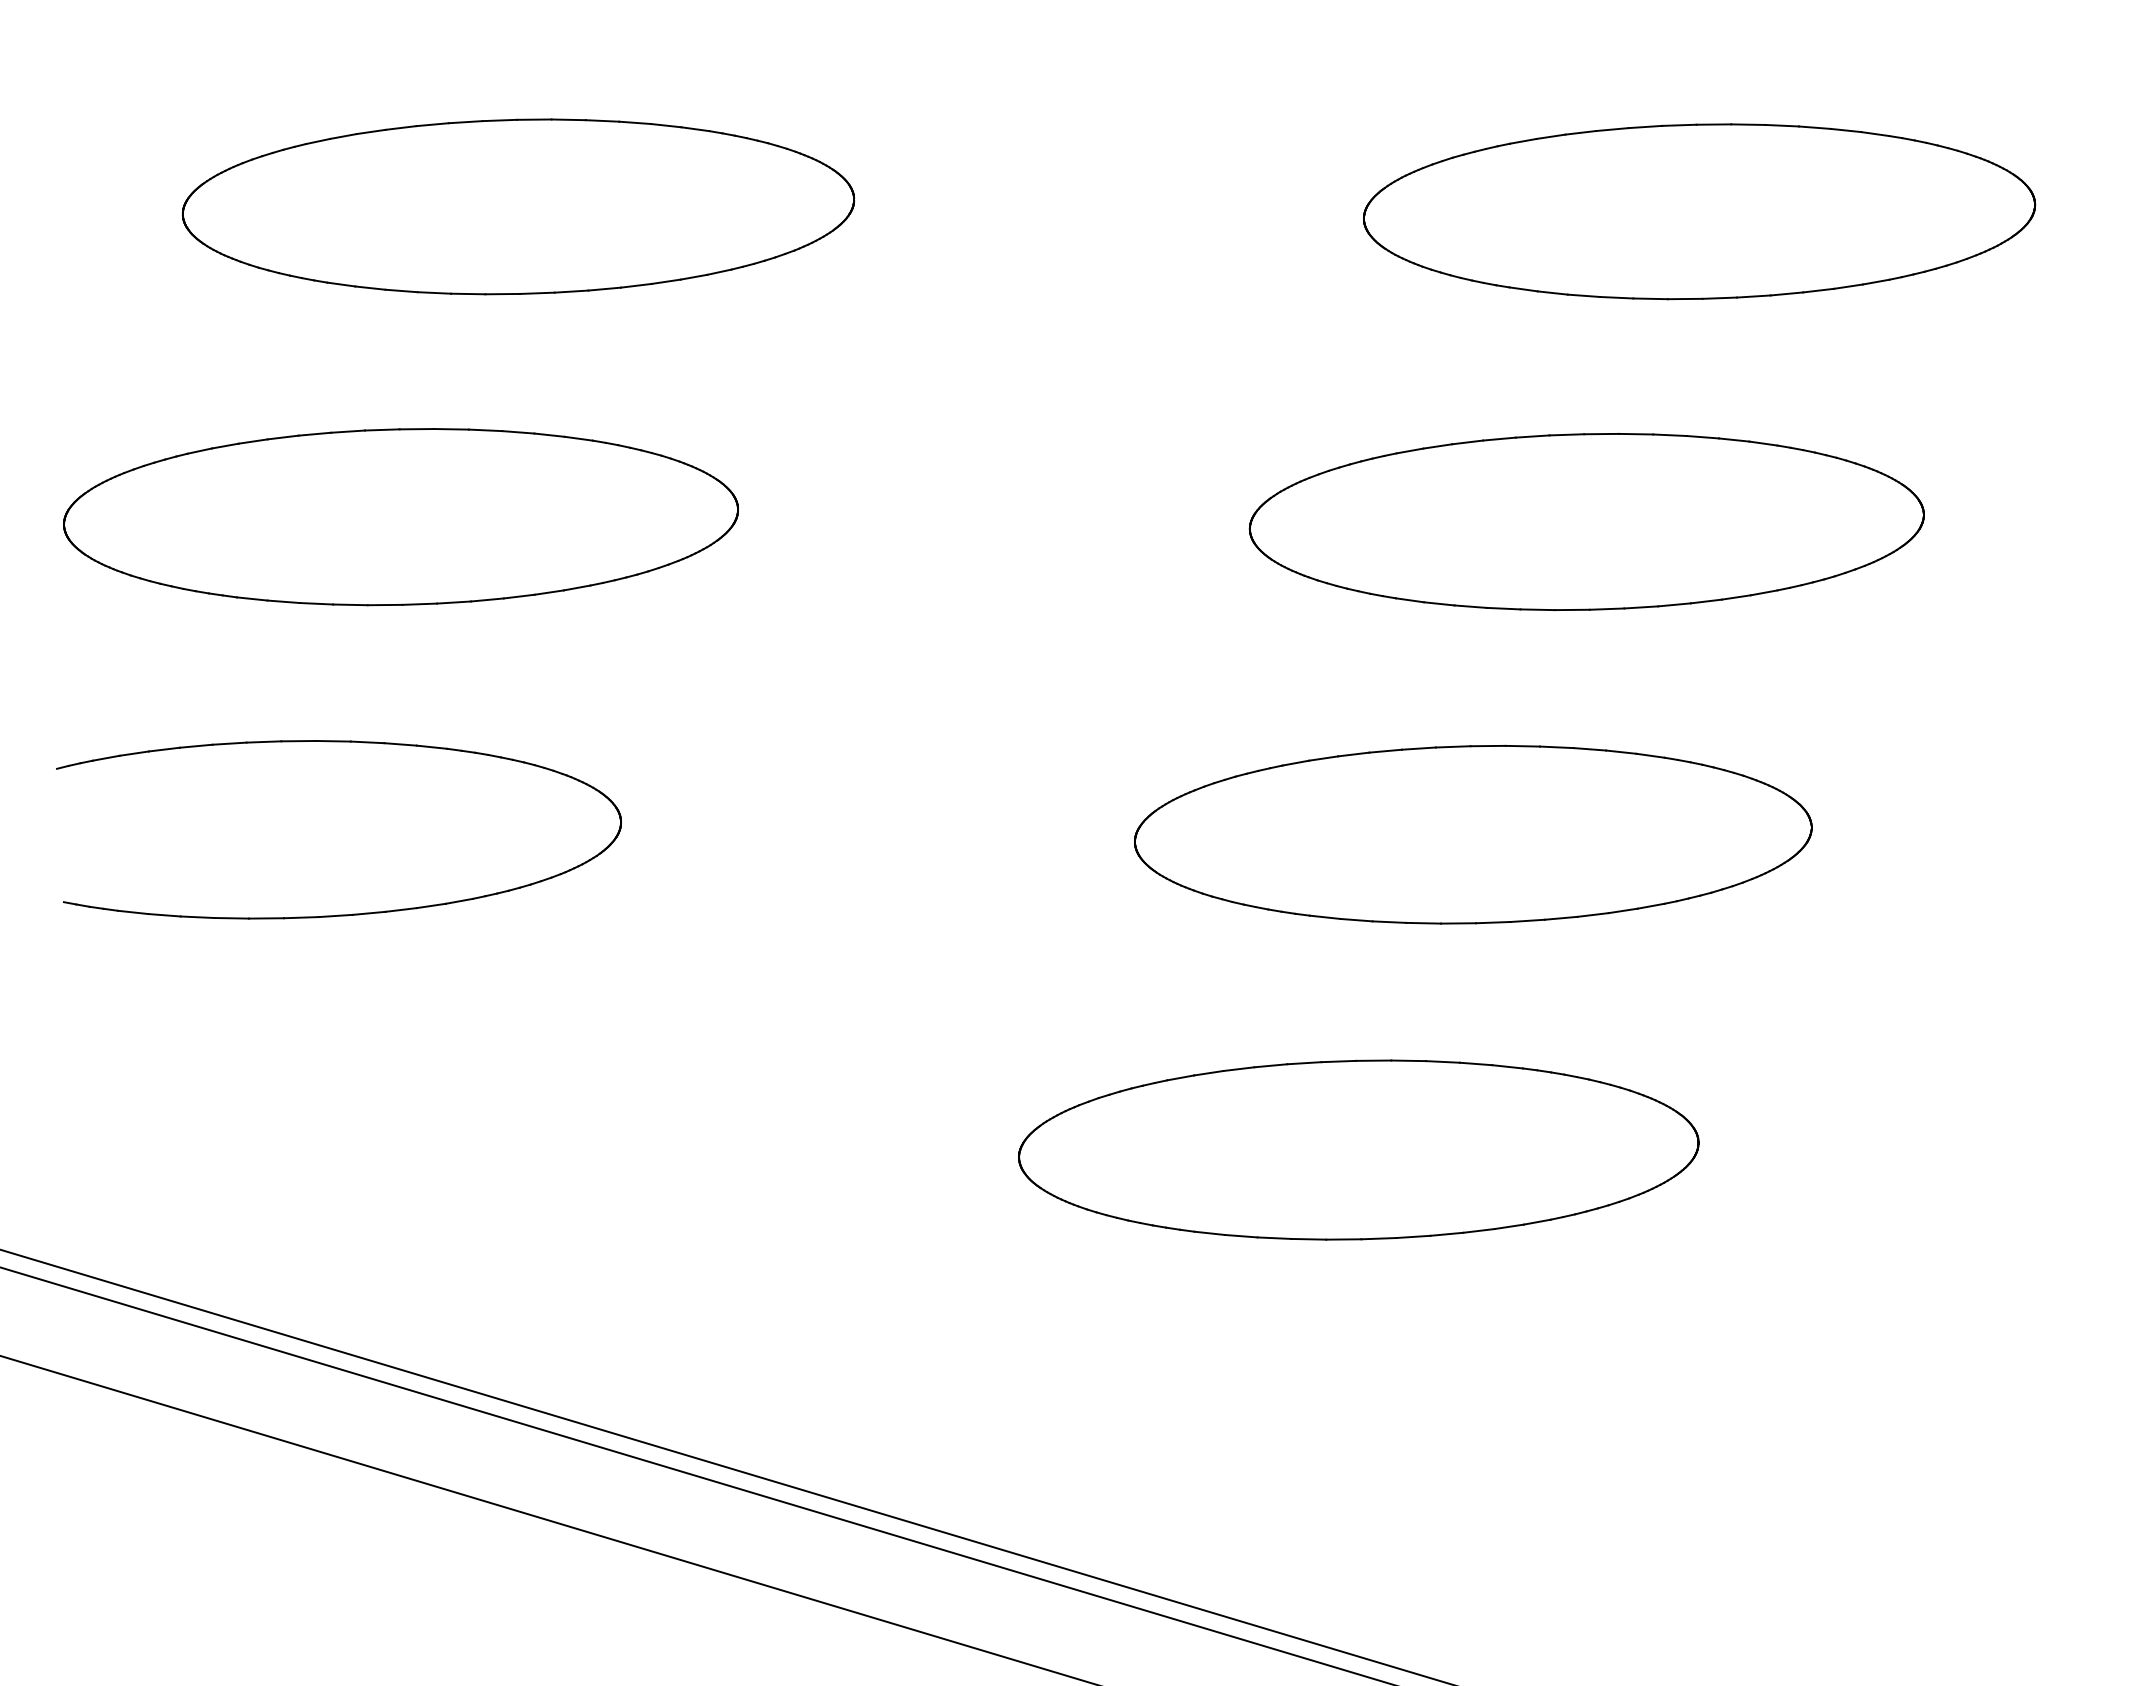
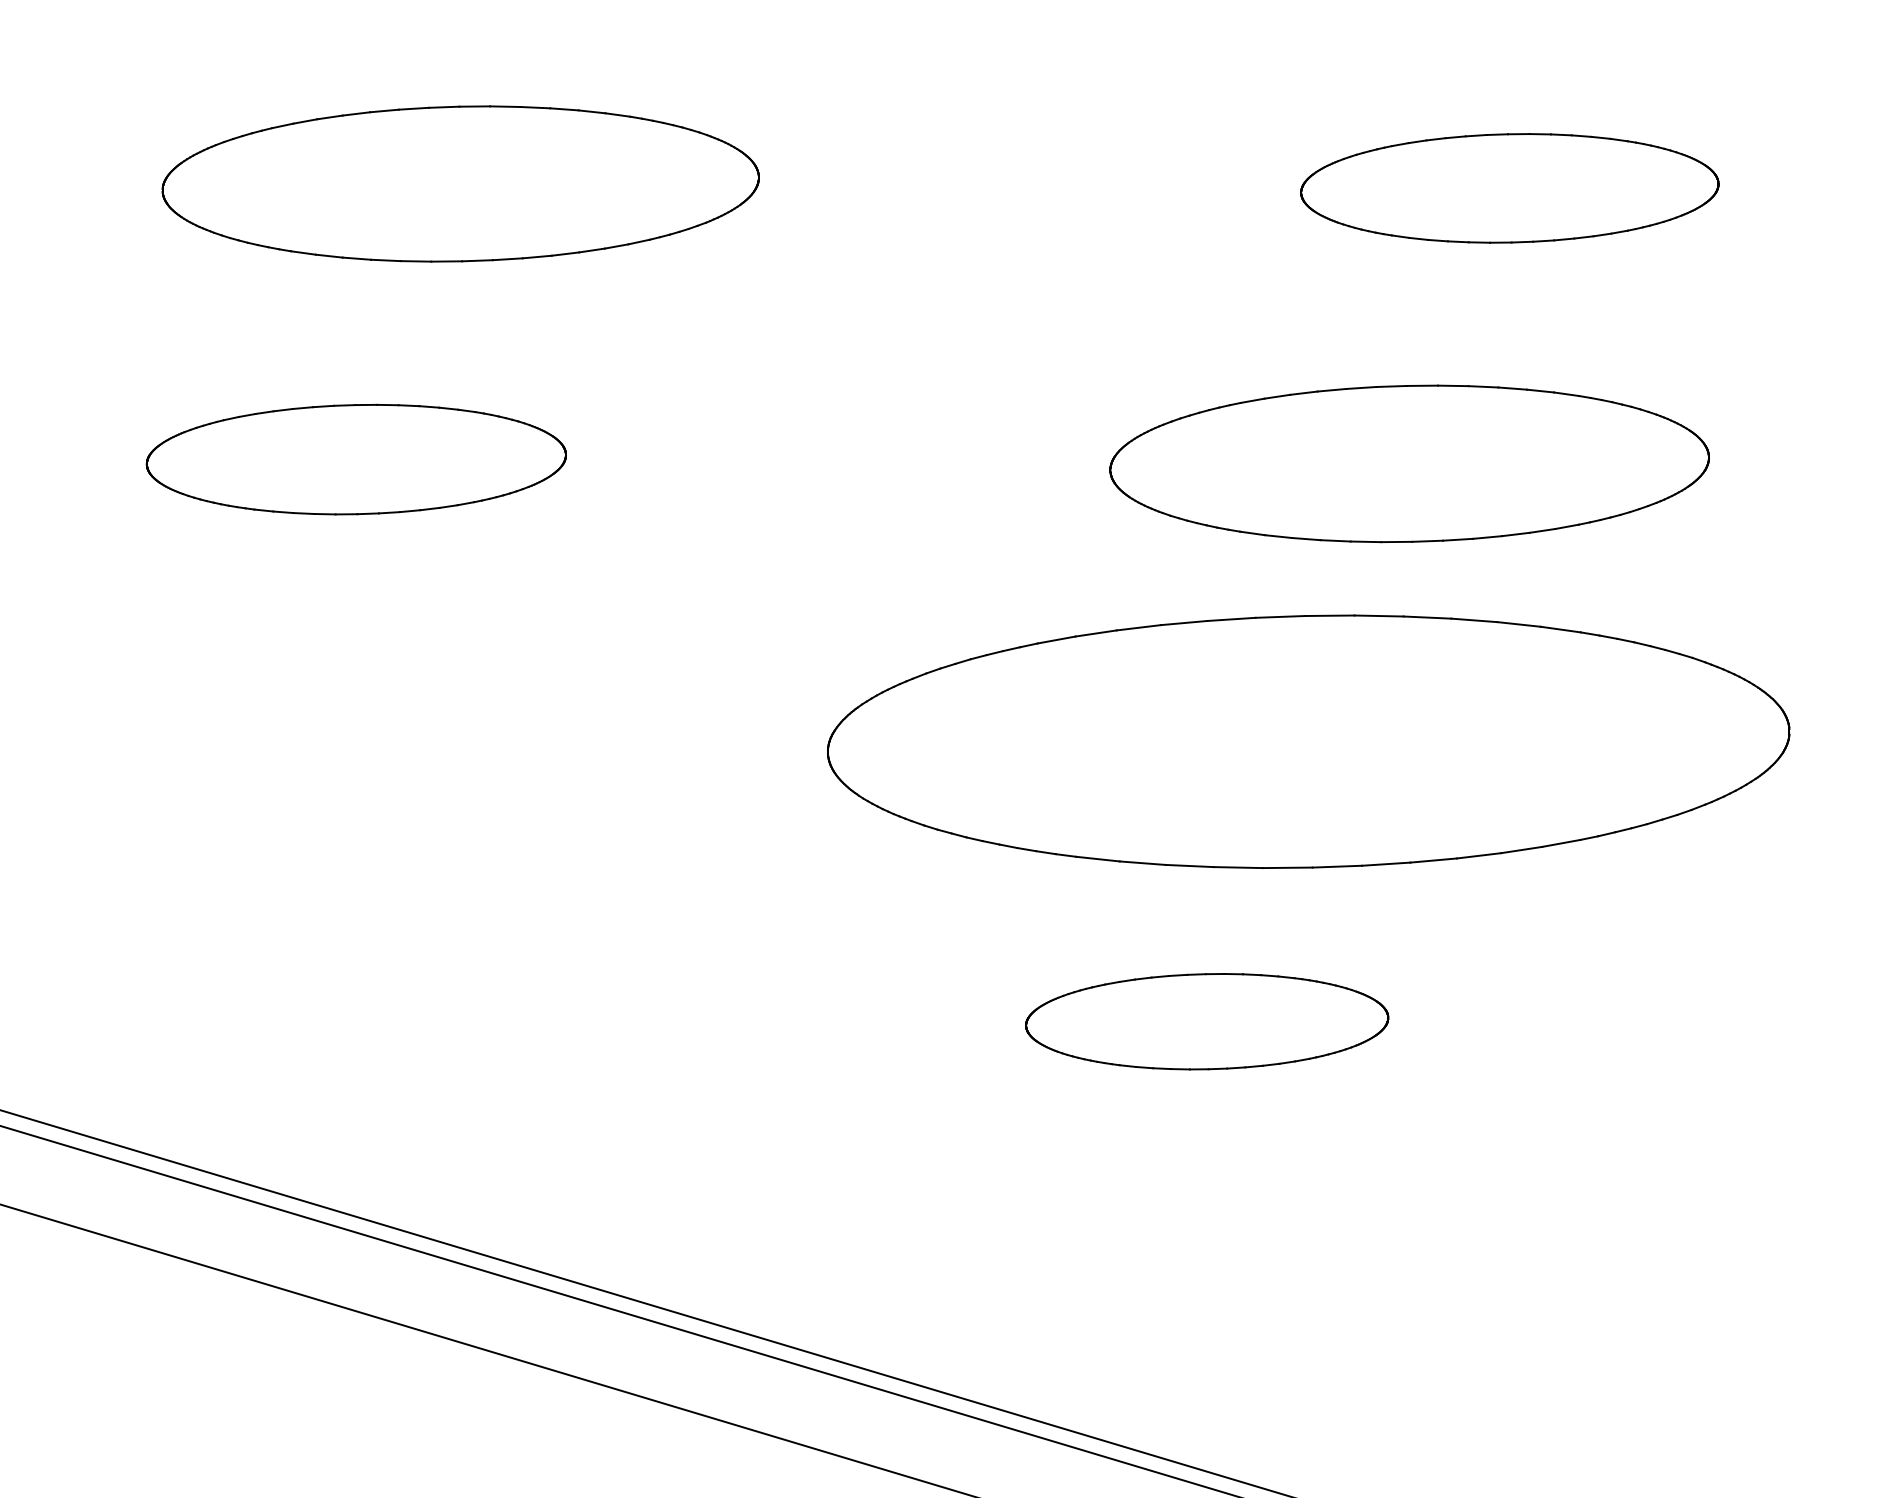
part: (1699, 211) -> (1509, 188), size x0.7
part: (400, 517) -> (355, 459), size x0.7
part: (1473, 834) -> (1308, 741), size x1.6
part: (338, 914) -> (300, 812), removed
part: (1358, 1149) -> (1206, 1021), size x0.6

